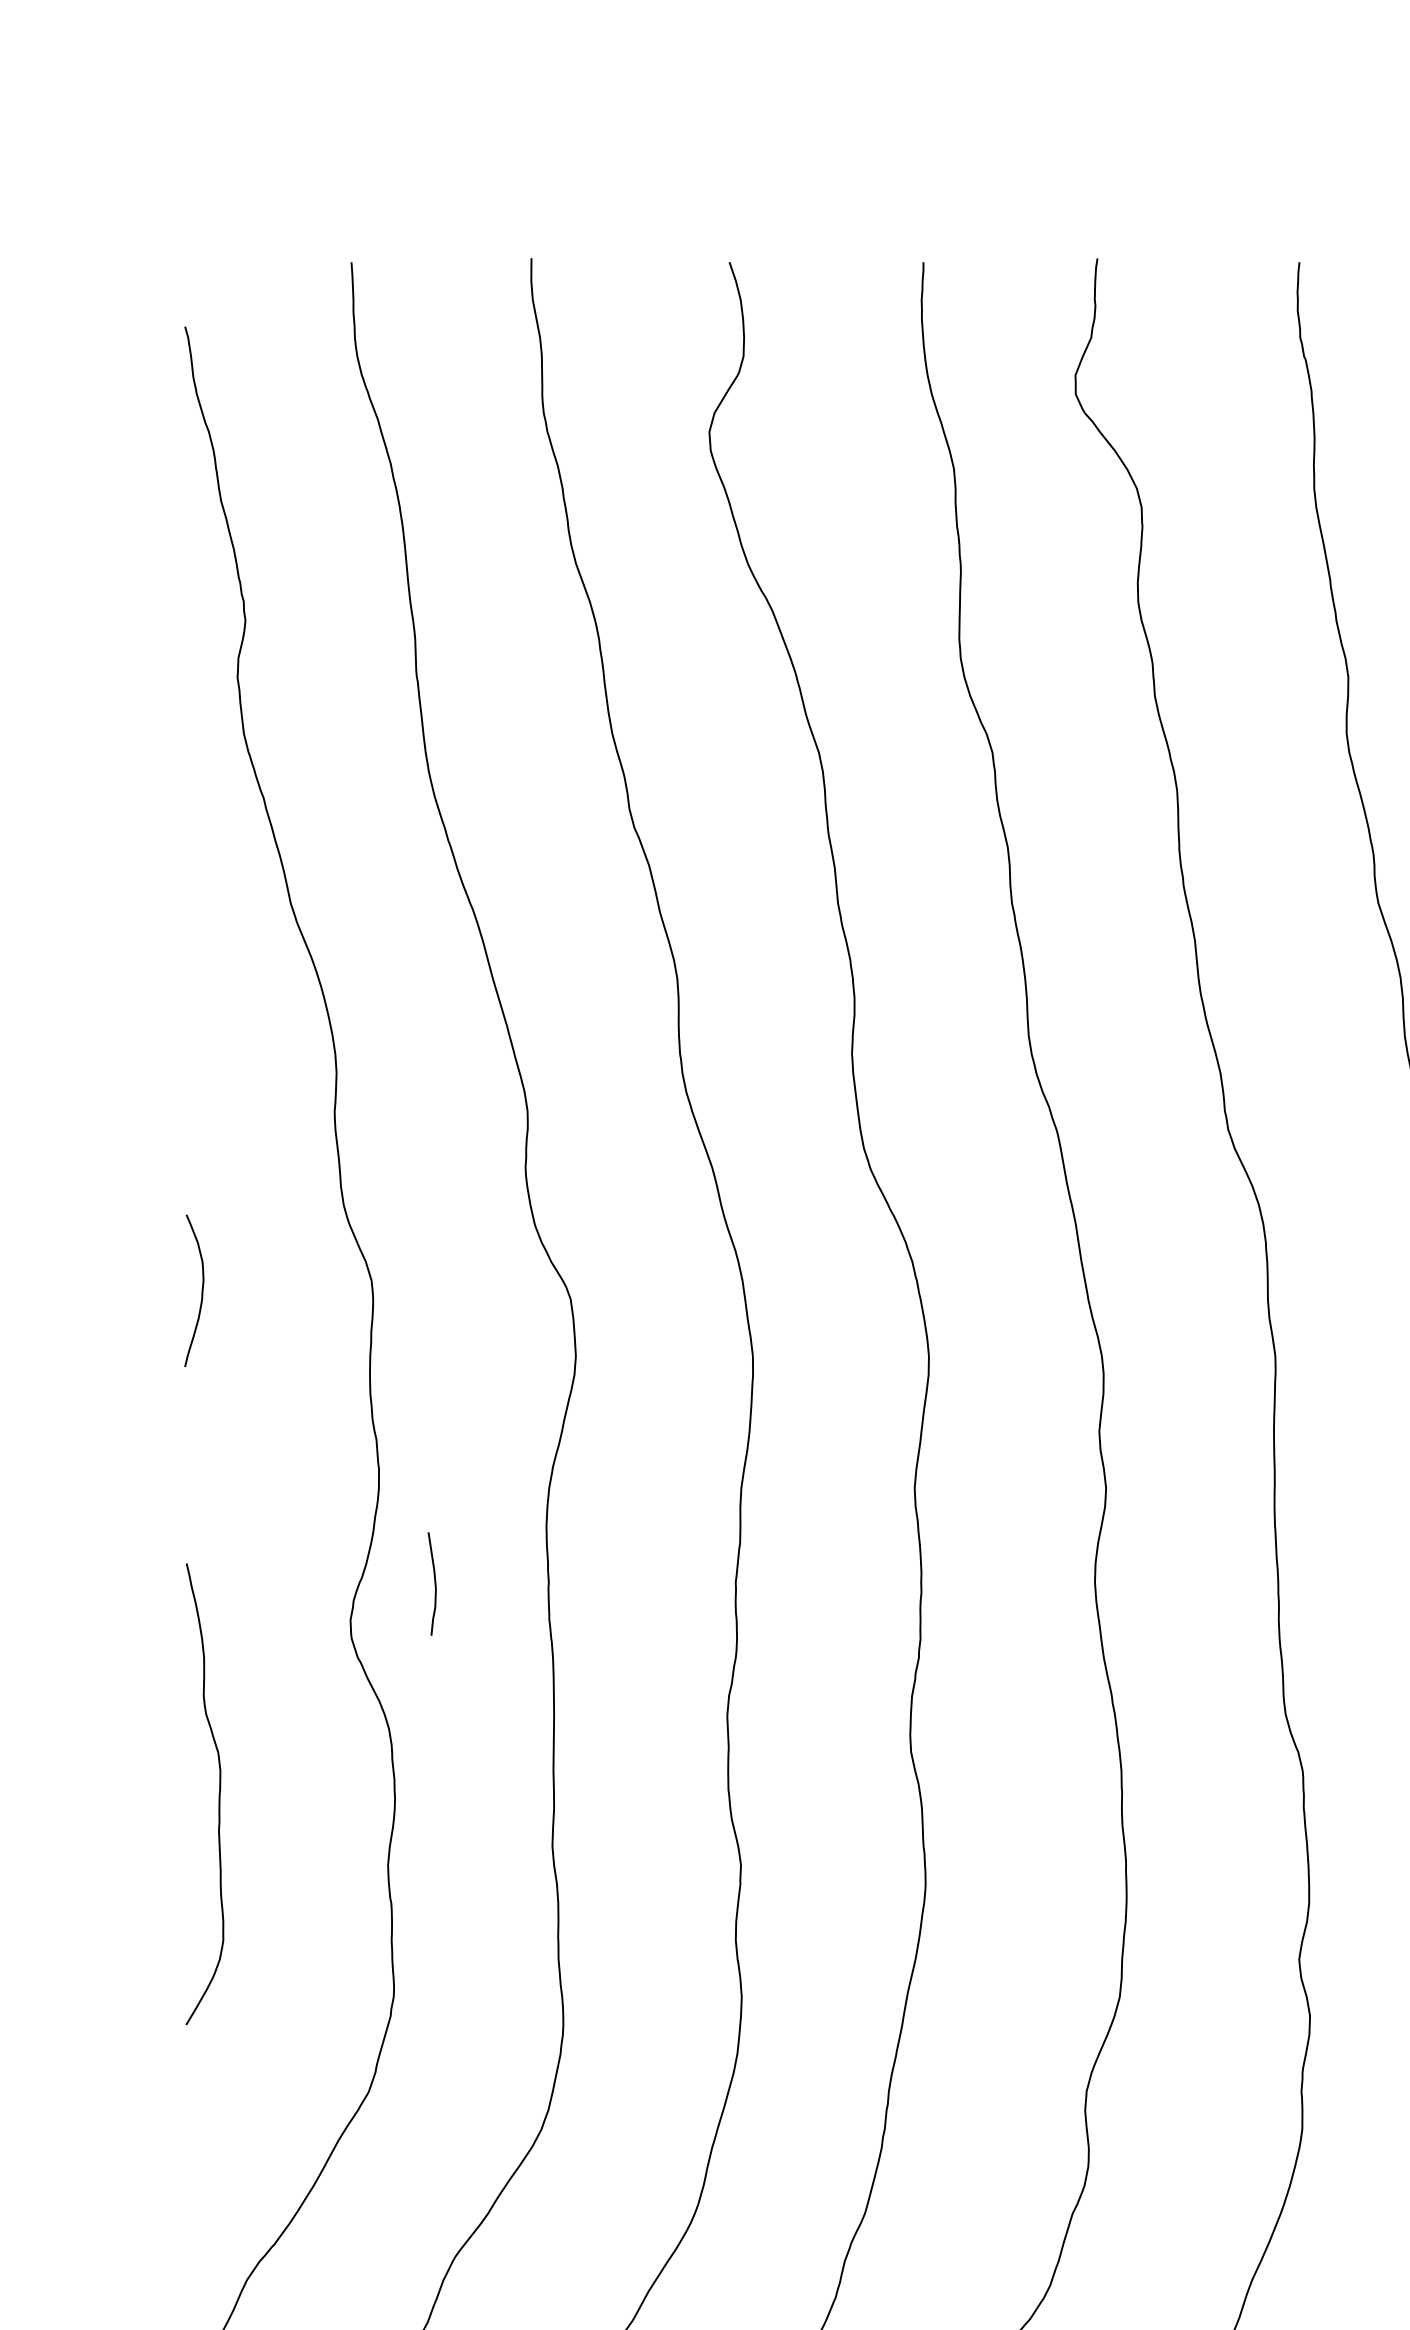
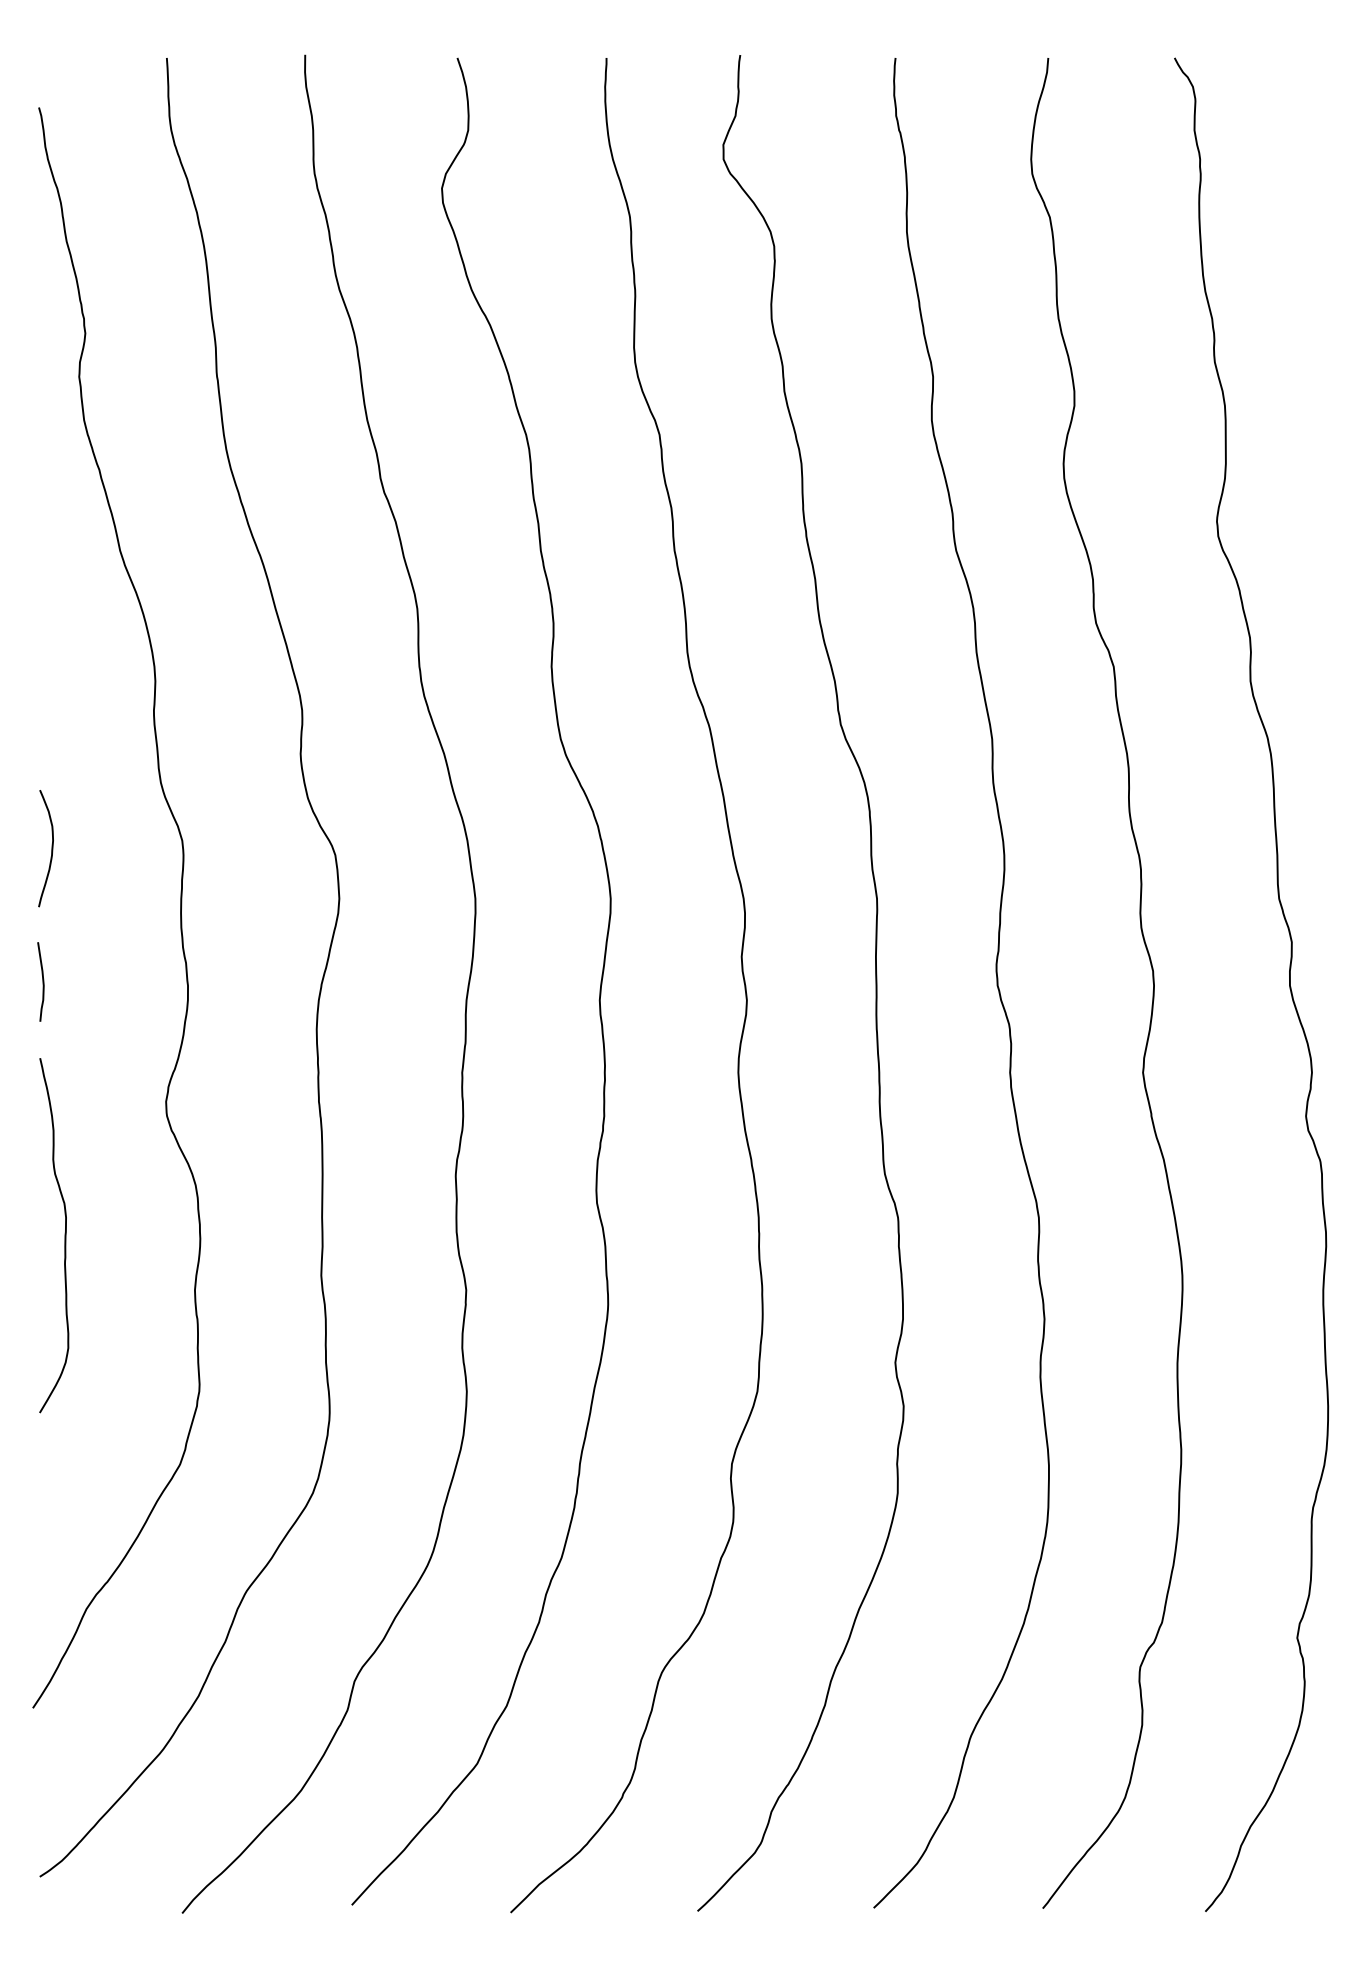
curve: (434, 1583) -> (42, 981), moved

